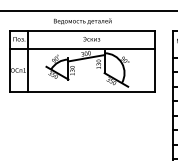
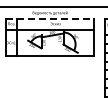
line: (83, 30) -> (50, 18), solid -> dashed

